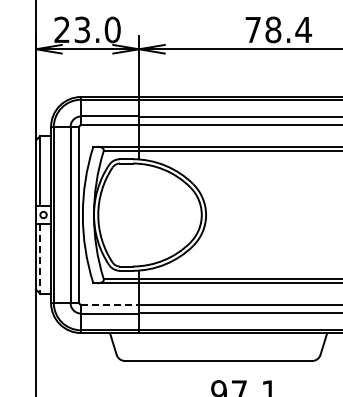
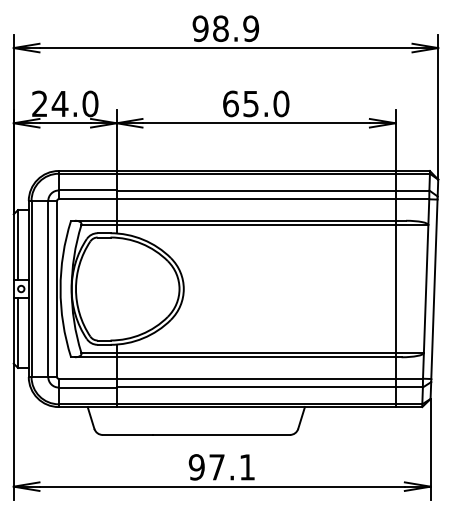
text: (81, 29) -> (59, 103), 23.0 -> 24.0
text: (278, 29) -> (256, 103), 78.4 -> 65.0
line: (40, 259) -> (18, 333), dashed -> solid
line: (109, 304) -> (87, 378), dashed -> solid

